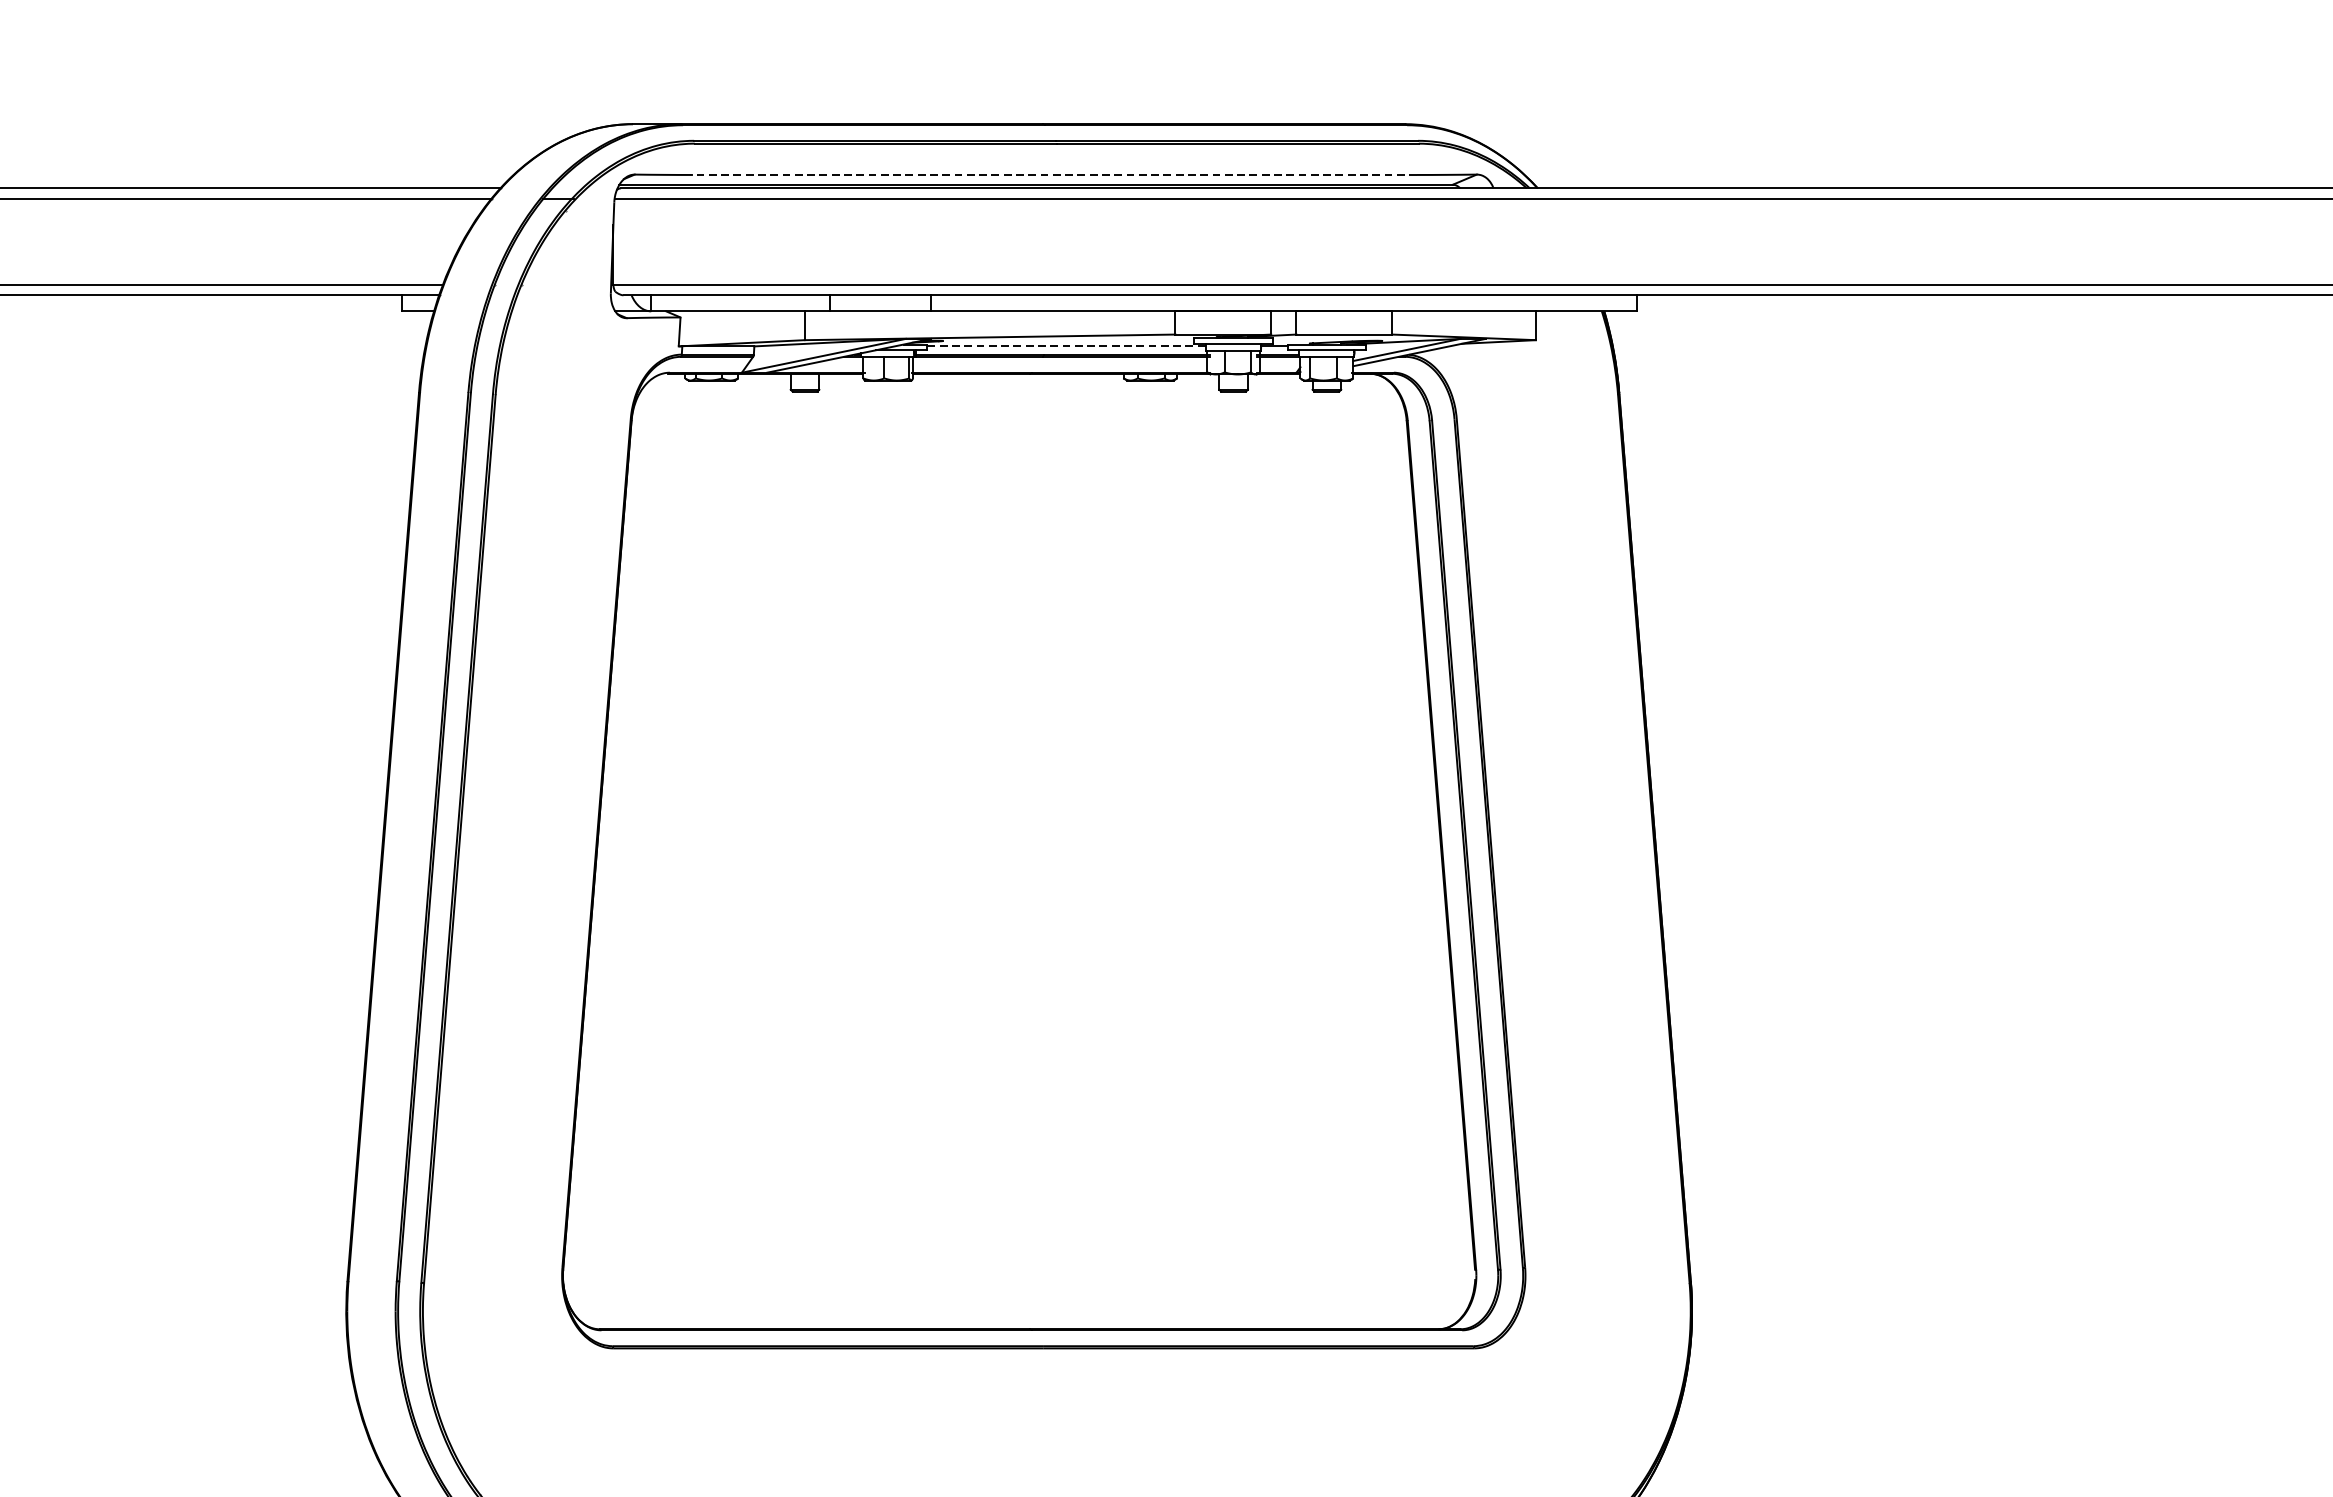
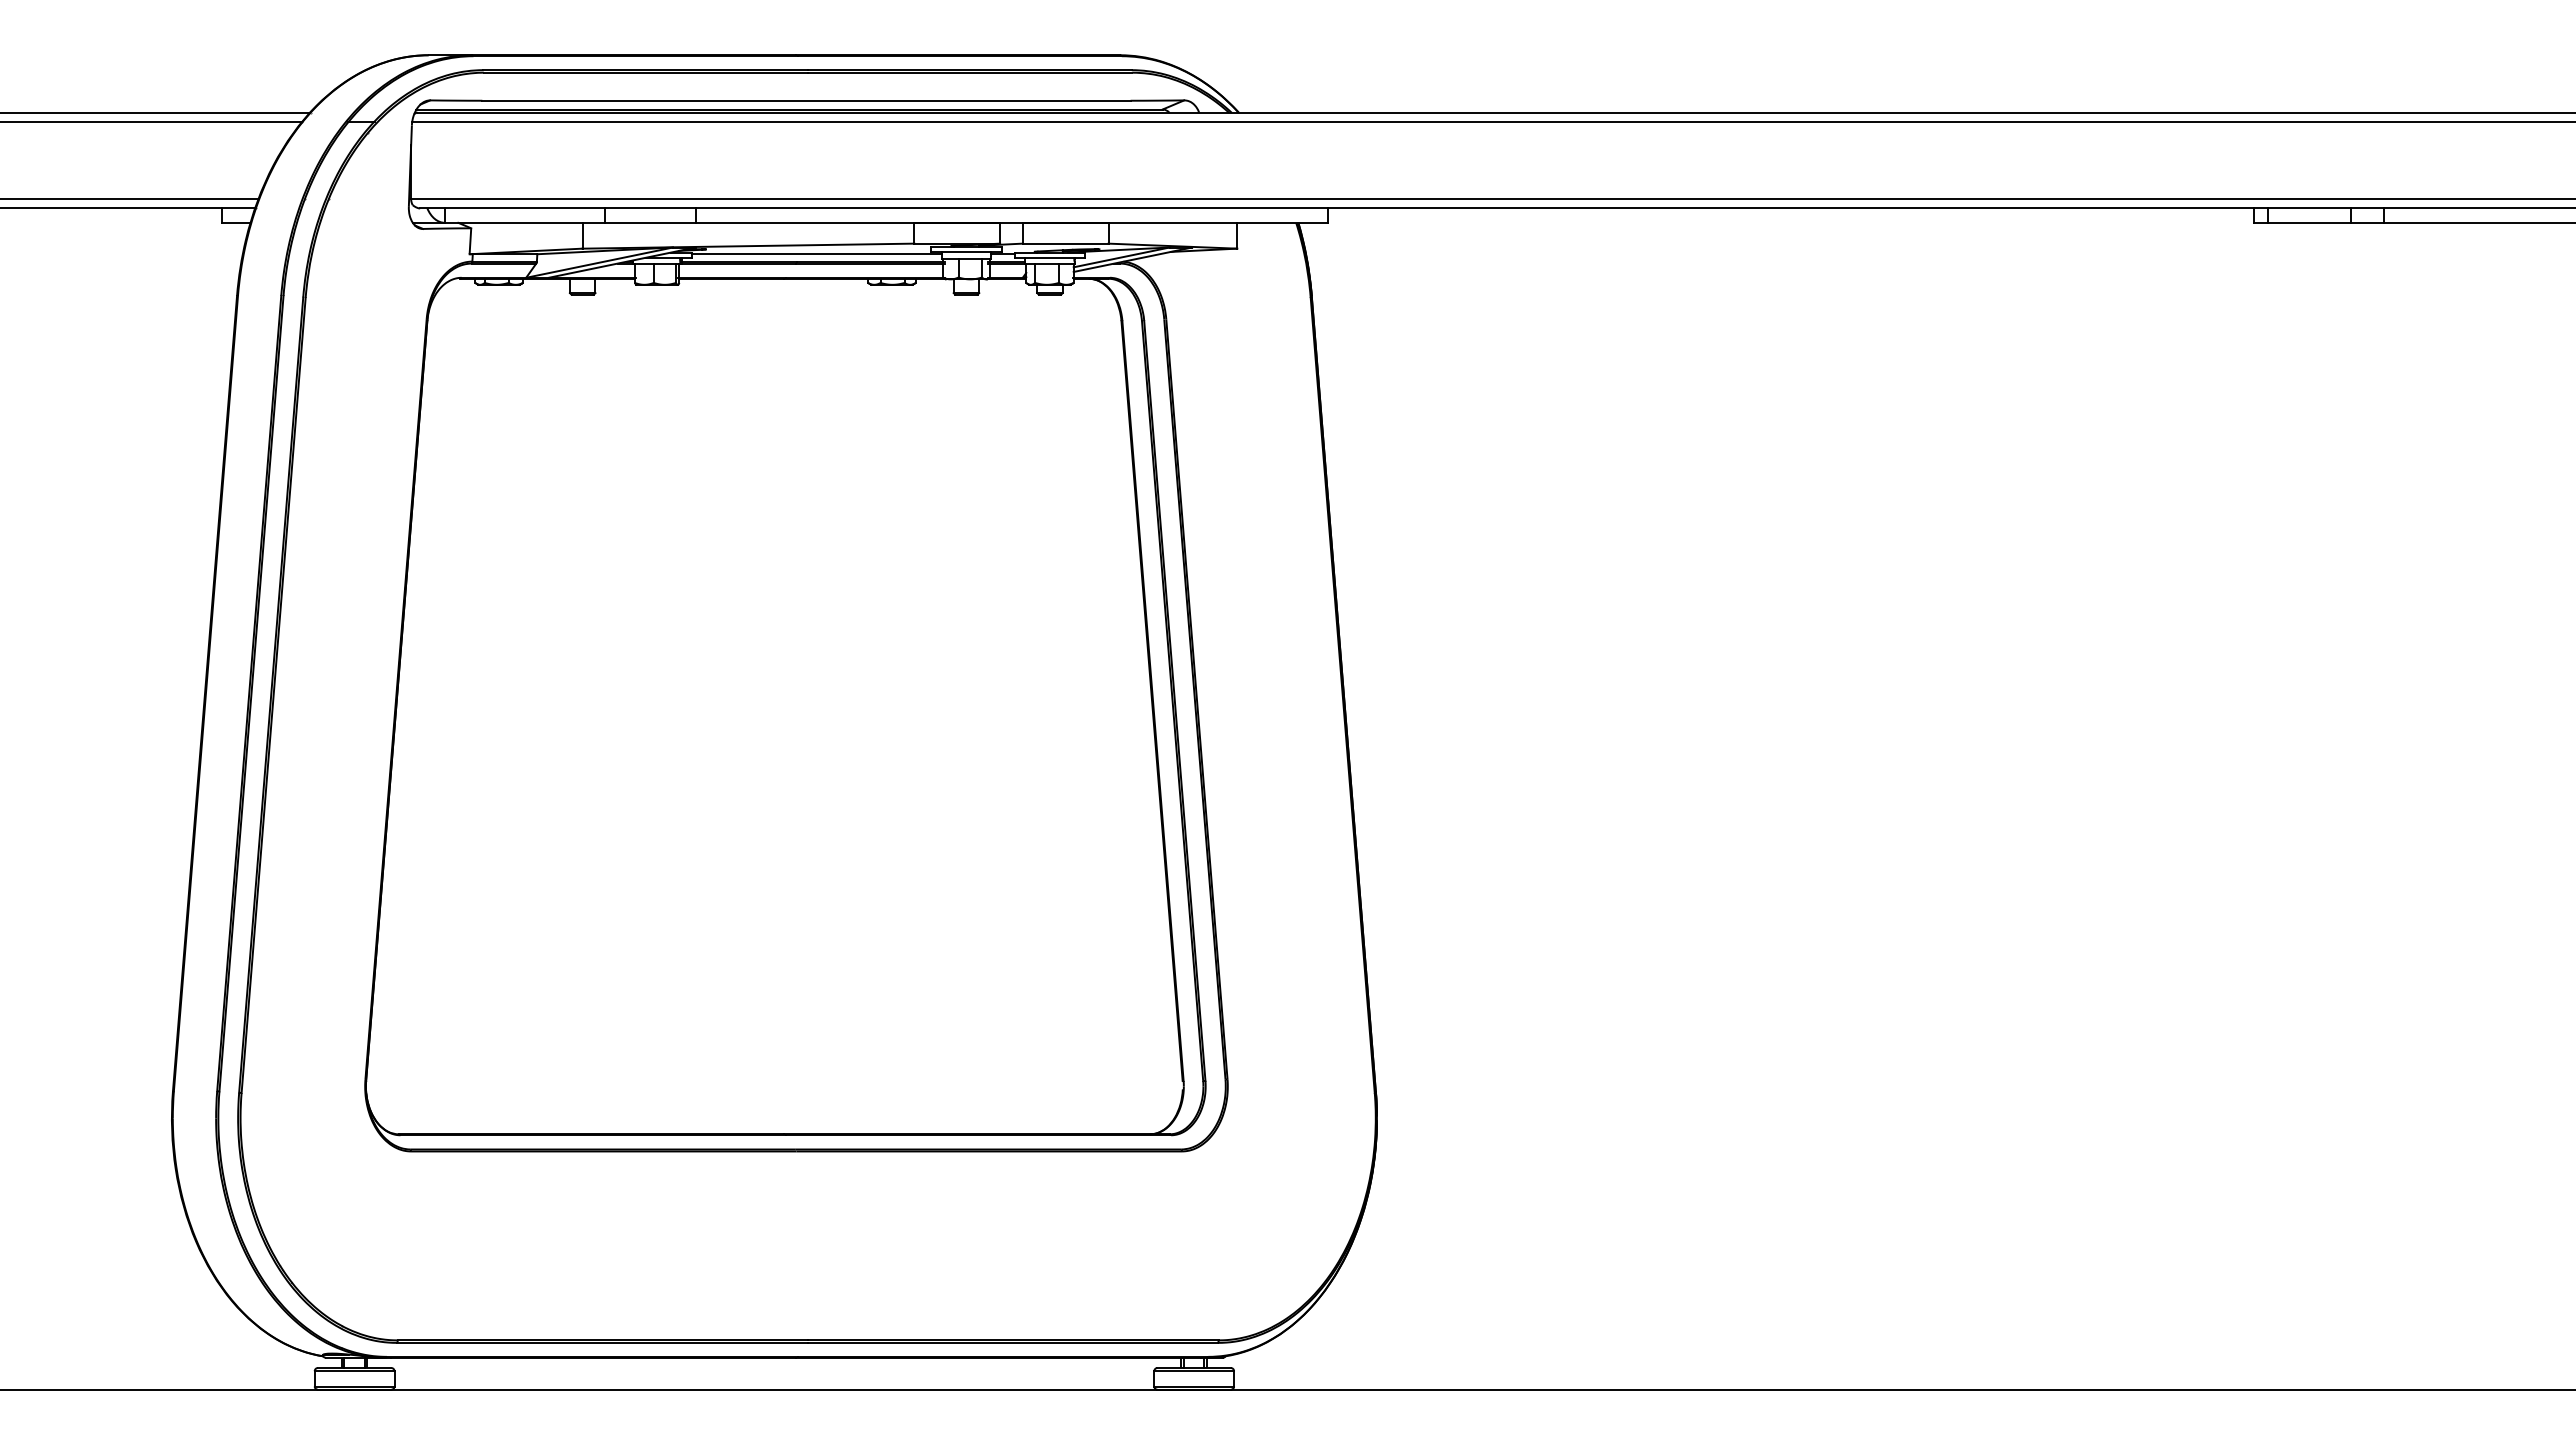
line: (1053, 174) -> (805, 100), dashed -> solid
line: (1067, 346) -> (817, 254), dashed -> solid

